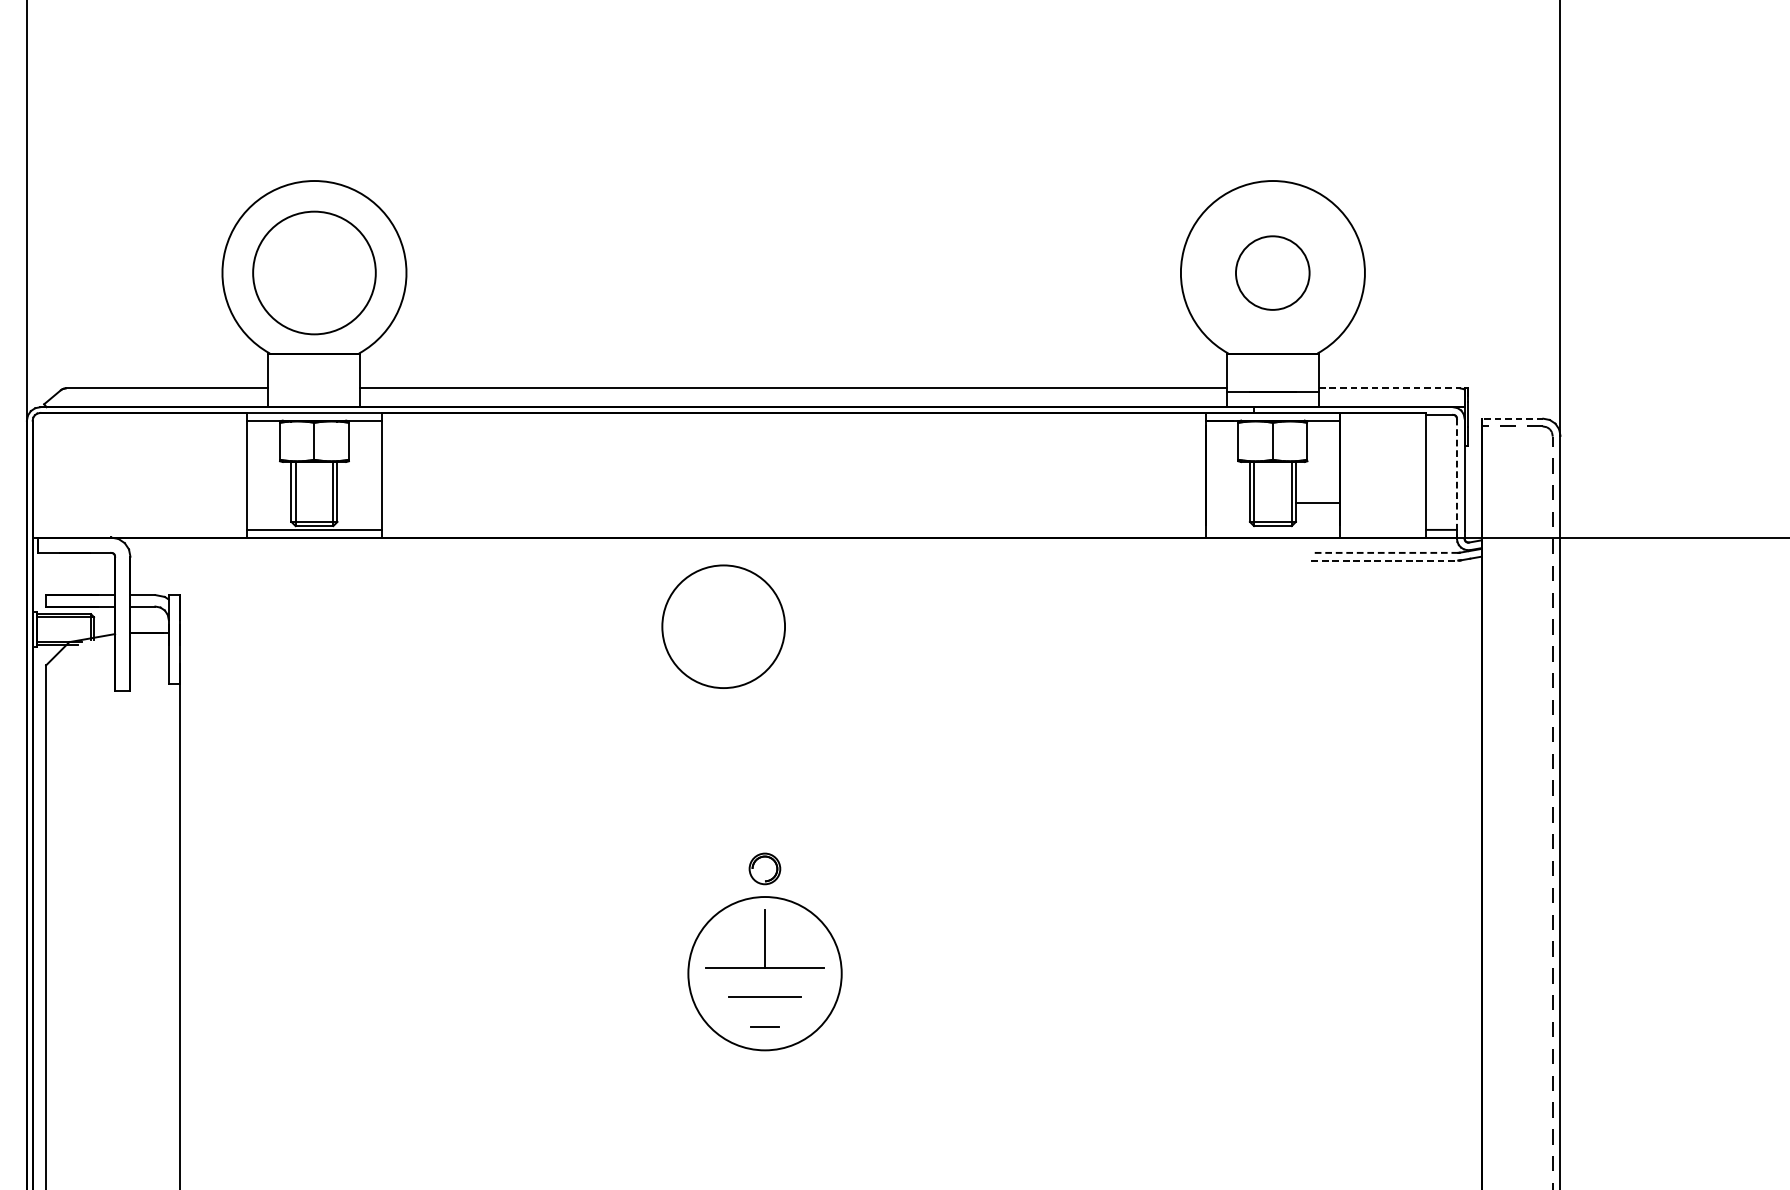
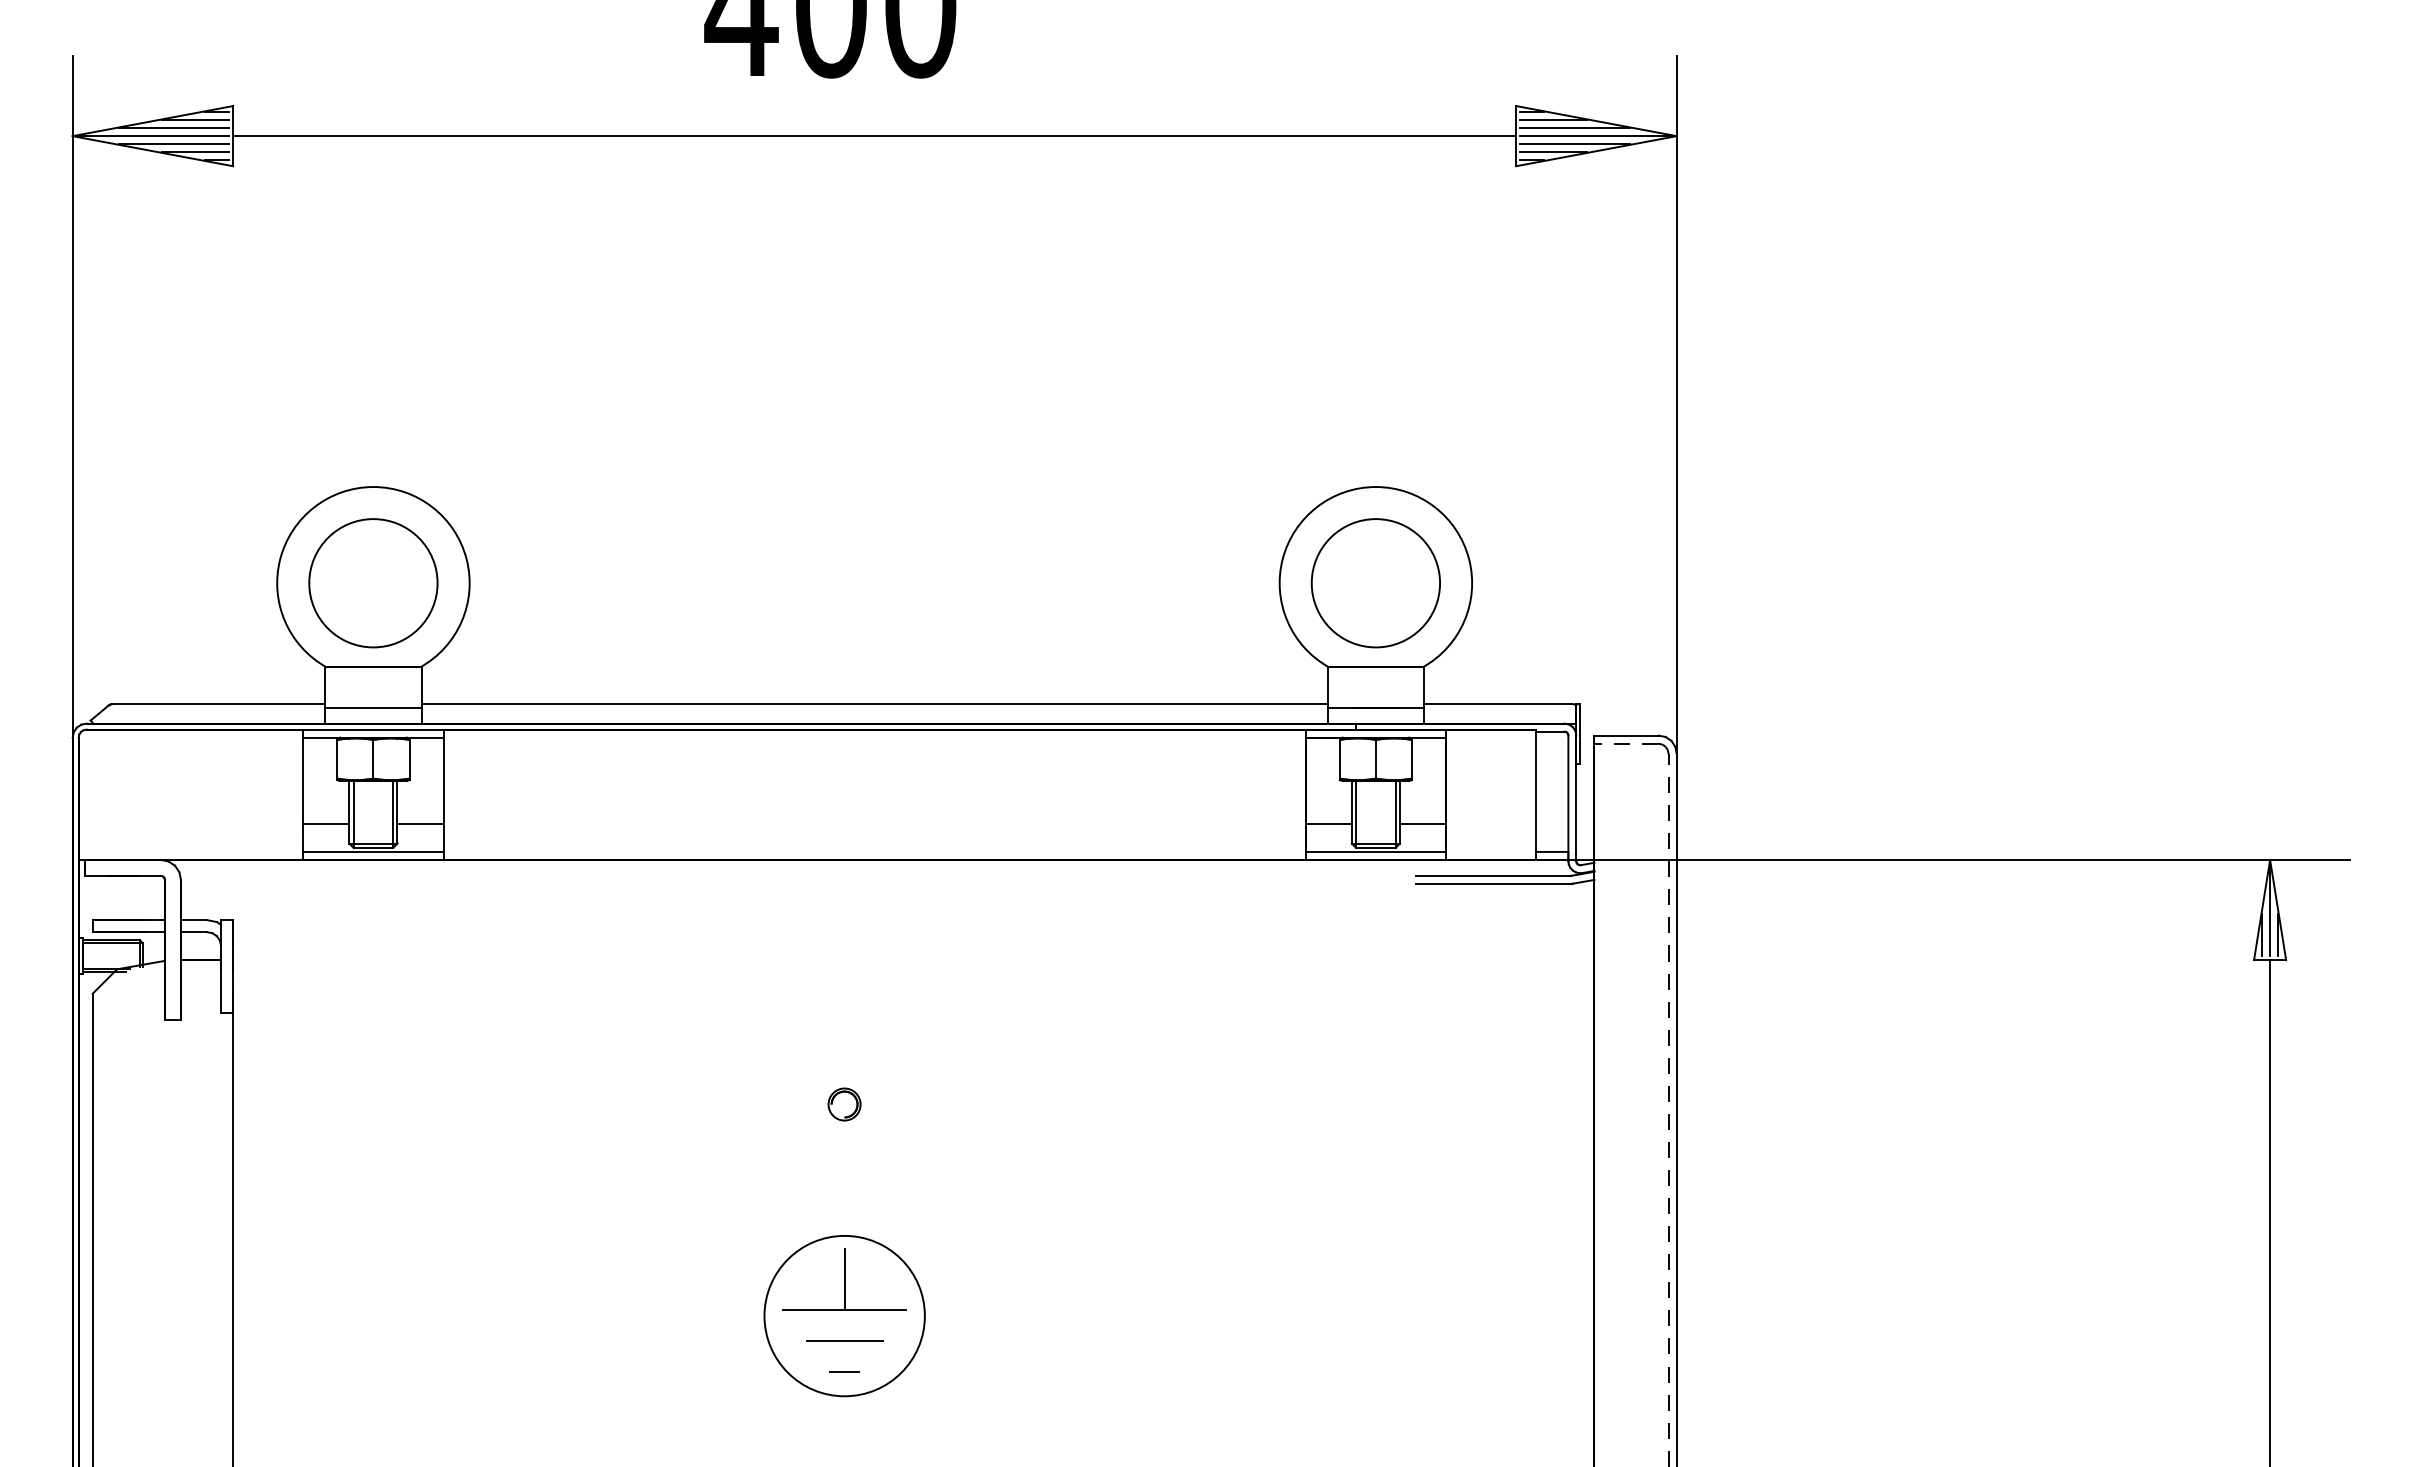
circle: (1272, 273) -> (1375, 583), size x1.67
line: (1390, 388) -> (1498, 704), dashed -> solid
line: (314, 391) -> (373, 707), added
line: (1512, 418) -> (1626, 735), dashed -> solid
line: (1457, 478) -> (1568, 798), dashed -> solid
line: (269, 502) -> (326, 823), added
line: (359, 502) -> (420, 823), added
line: (1227, 502) -> (1328, 823), added
line: (1272, 529) -> (1375, 851), added
line: (1384, 552) -> (1492, 875), dashed -> solid
line: (1384, 561) -> (1492, 884), dashed -> solid
circle: (723, 627) -> (801, 953), removed
part: (764, 868) -> (844, 1104), moved

